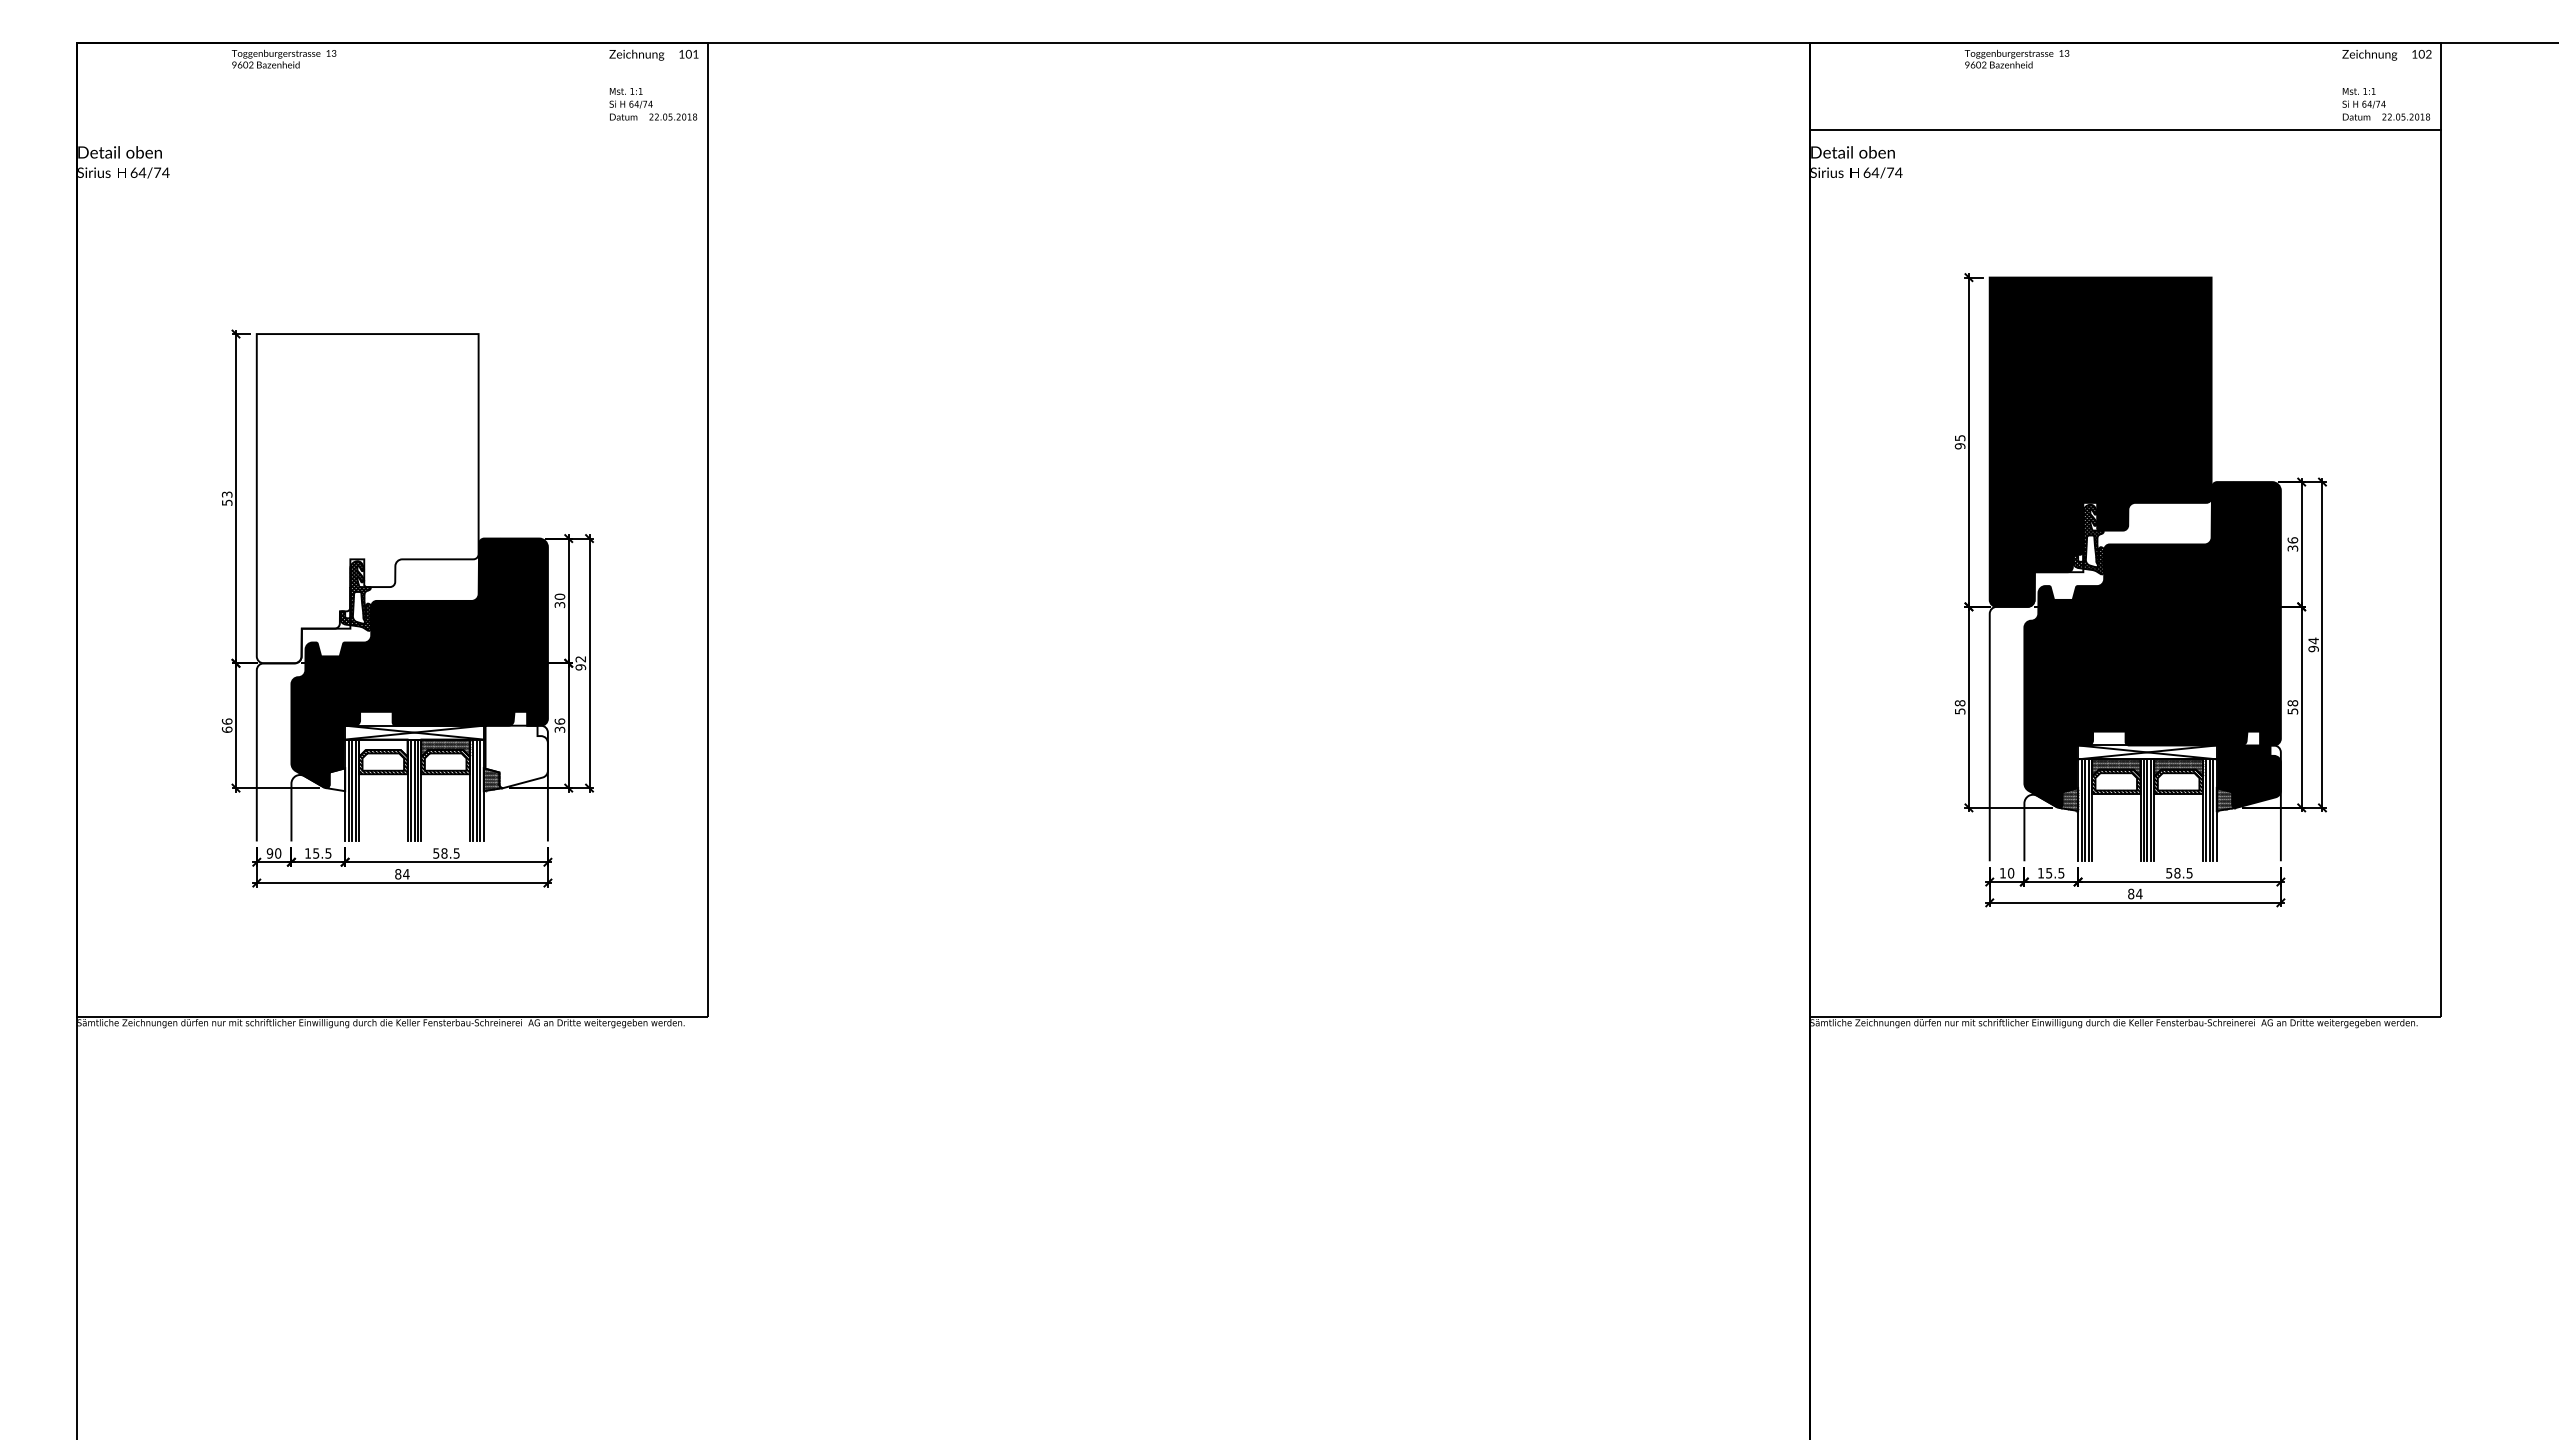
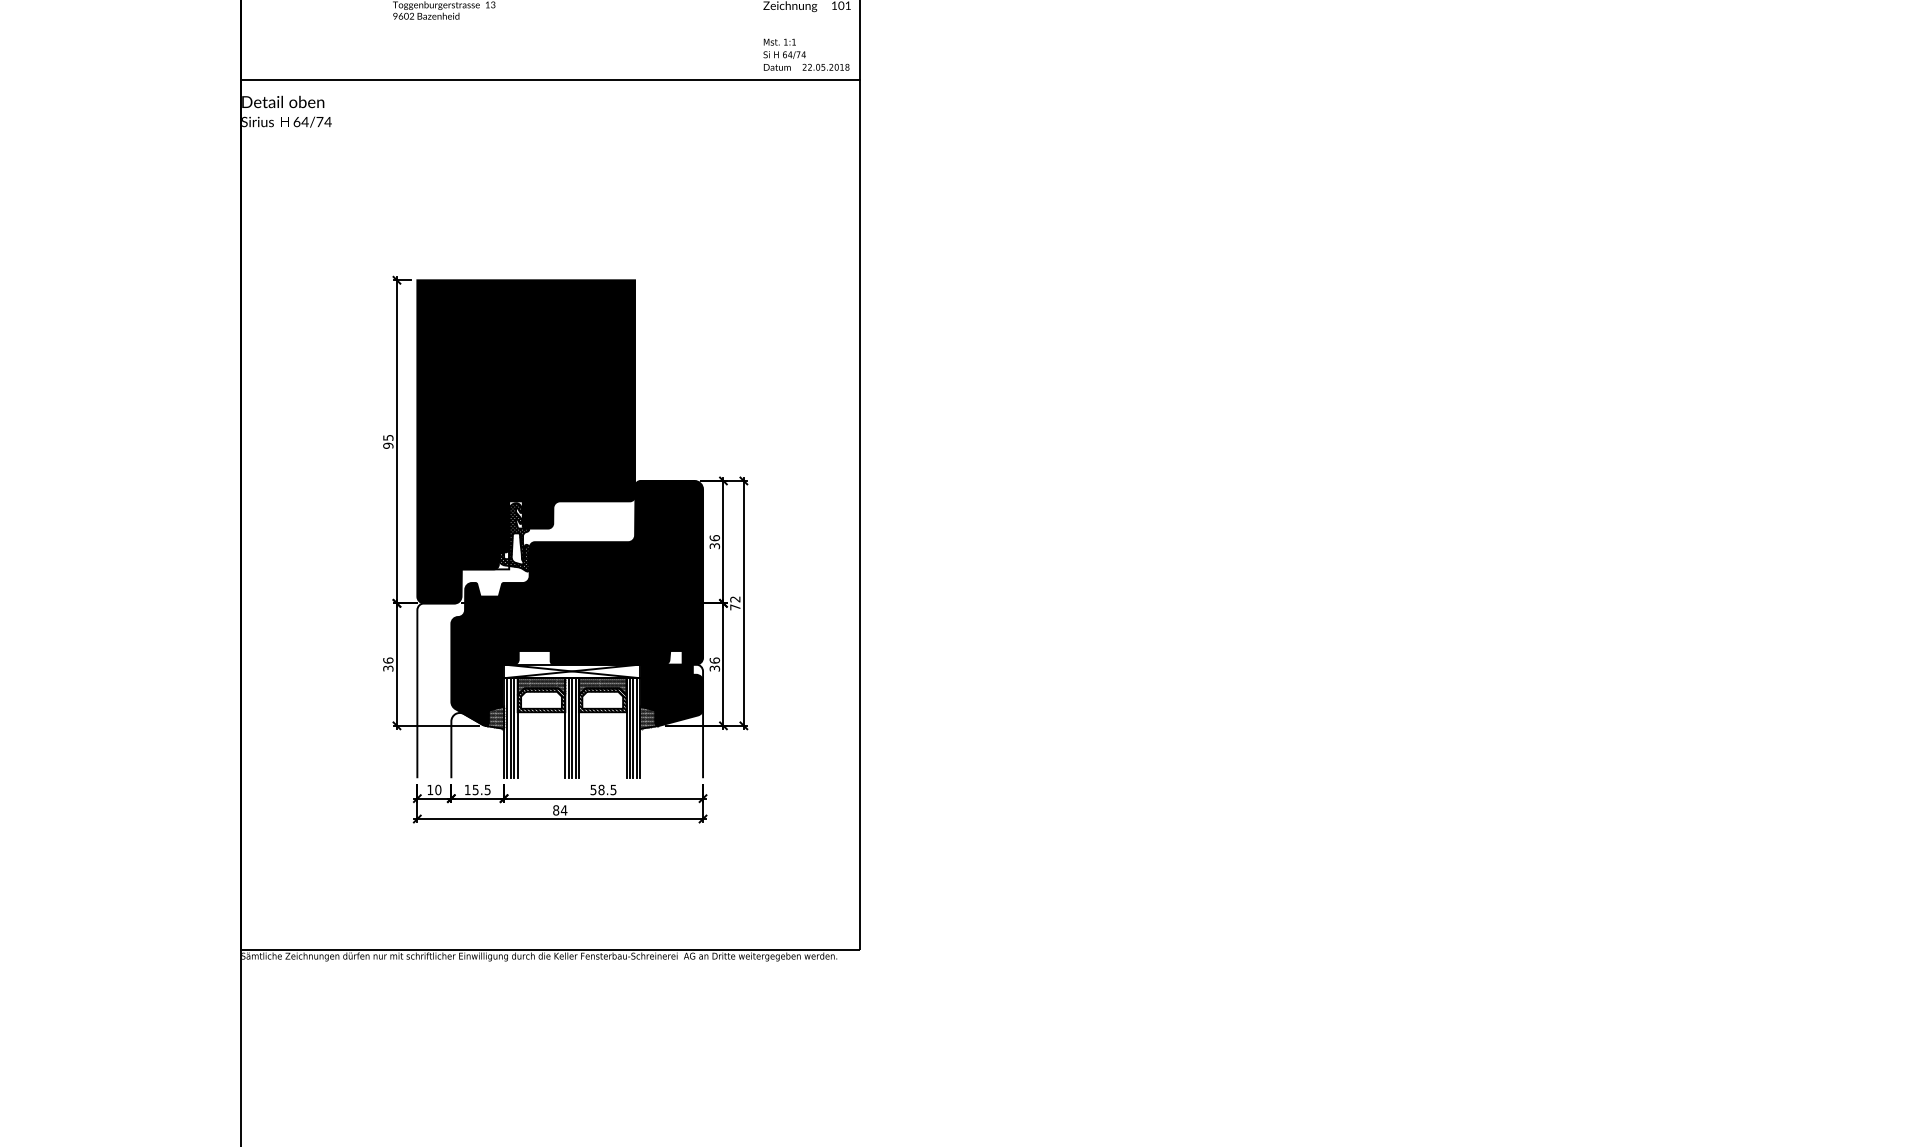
line: (391, 130) -> (549, 80), added
text: (226, 498) -> (387, 441), 53 -> 95
fill: (367, 498) -> (525, 441), added
text: (559, 596) -> (714, 537), 30 -> 36
text: (580, 667) -> (735, 607), 92 -> 72
text: (226, 729) -> (387, 668), 66 -> 36
hatch: (383, 746) -> (541, 685), added
fill: (516, 756) -> (672, 694), added
hatch: (336, 779) -> (495, 717), added
text: (269, 853) -> (429, 790), 90 -> 10

